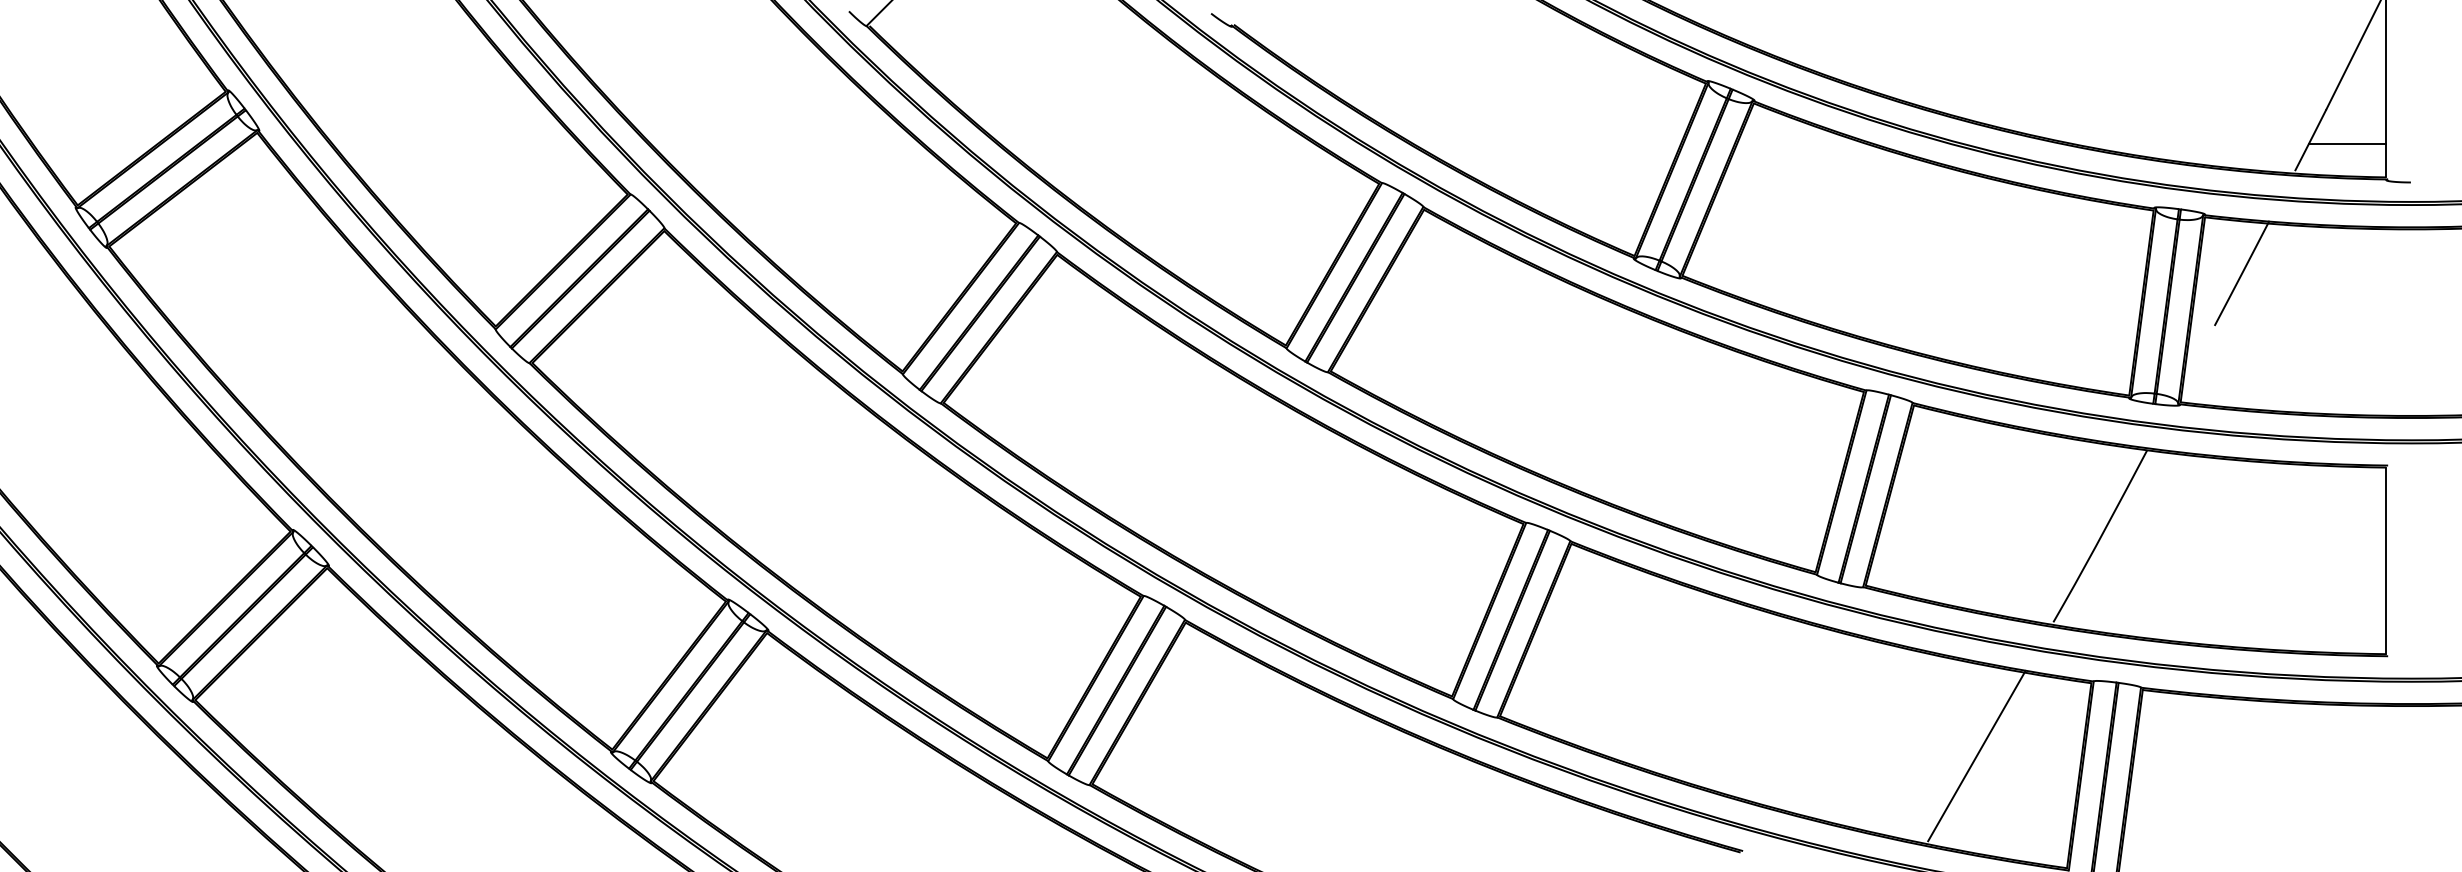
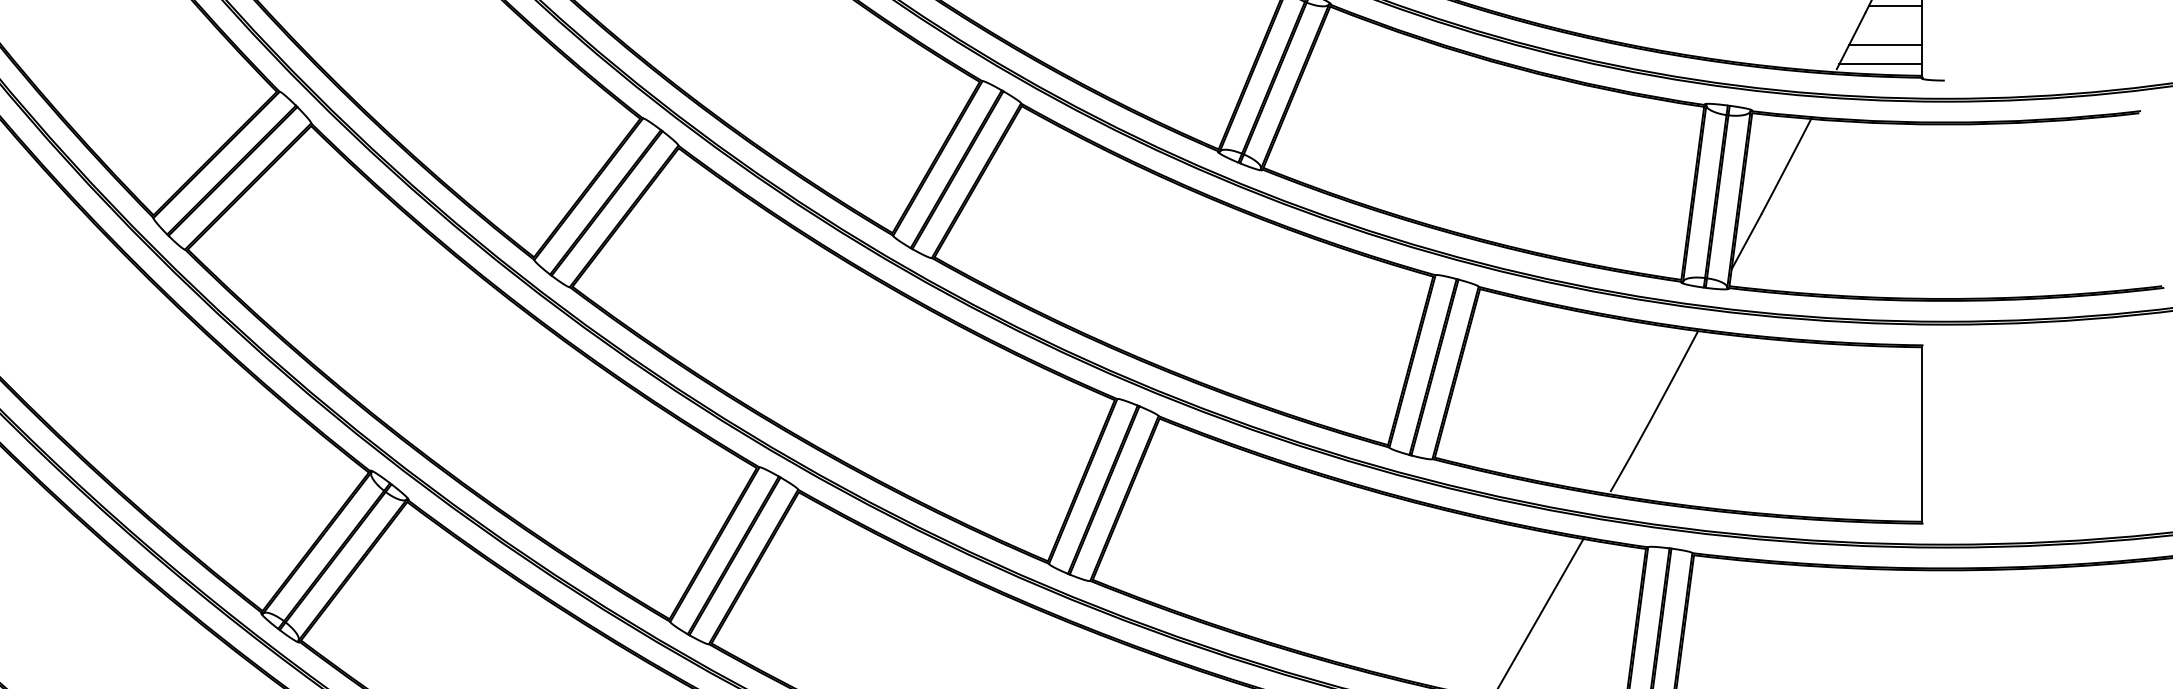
line: (2357, 102) -> (1894, 5), added
line: (2342, 165) -> (1880, 64), added
line: (2198, 354) -> (1746, 241), added

